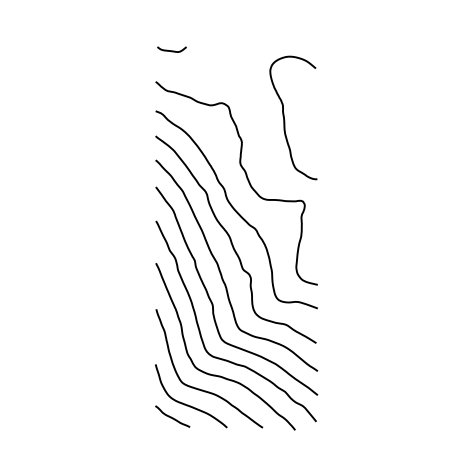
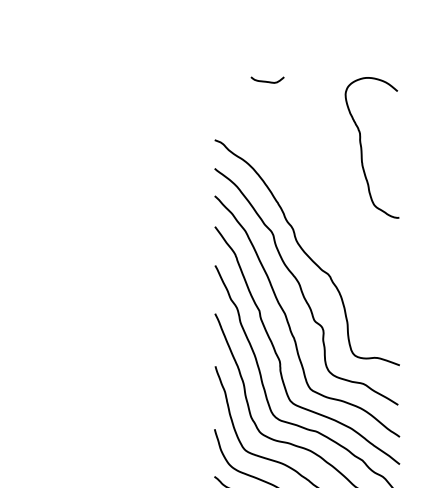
curve: (171, 50) -> (267, 81), moved
curve: (246, 178) -> (318, 216), removed

